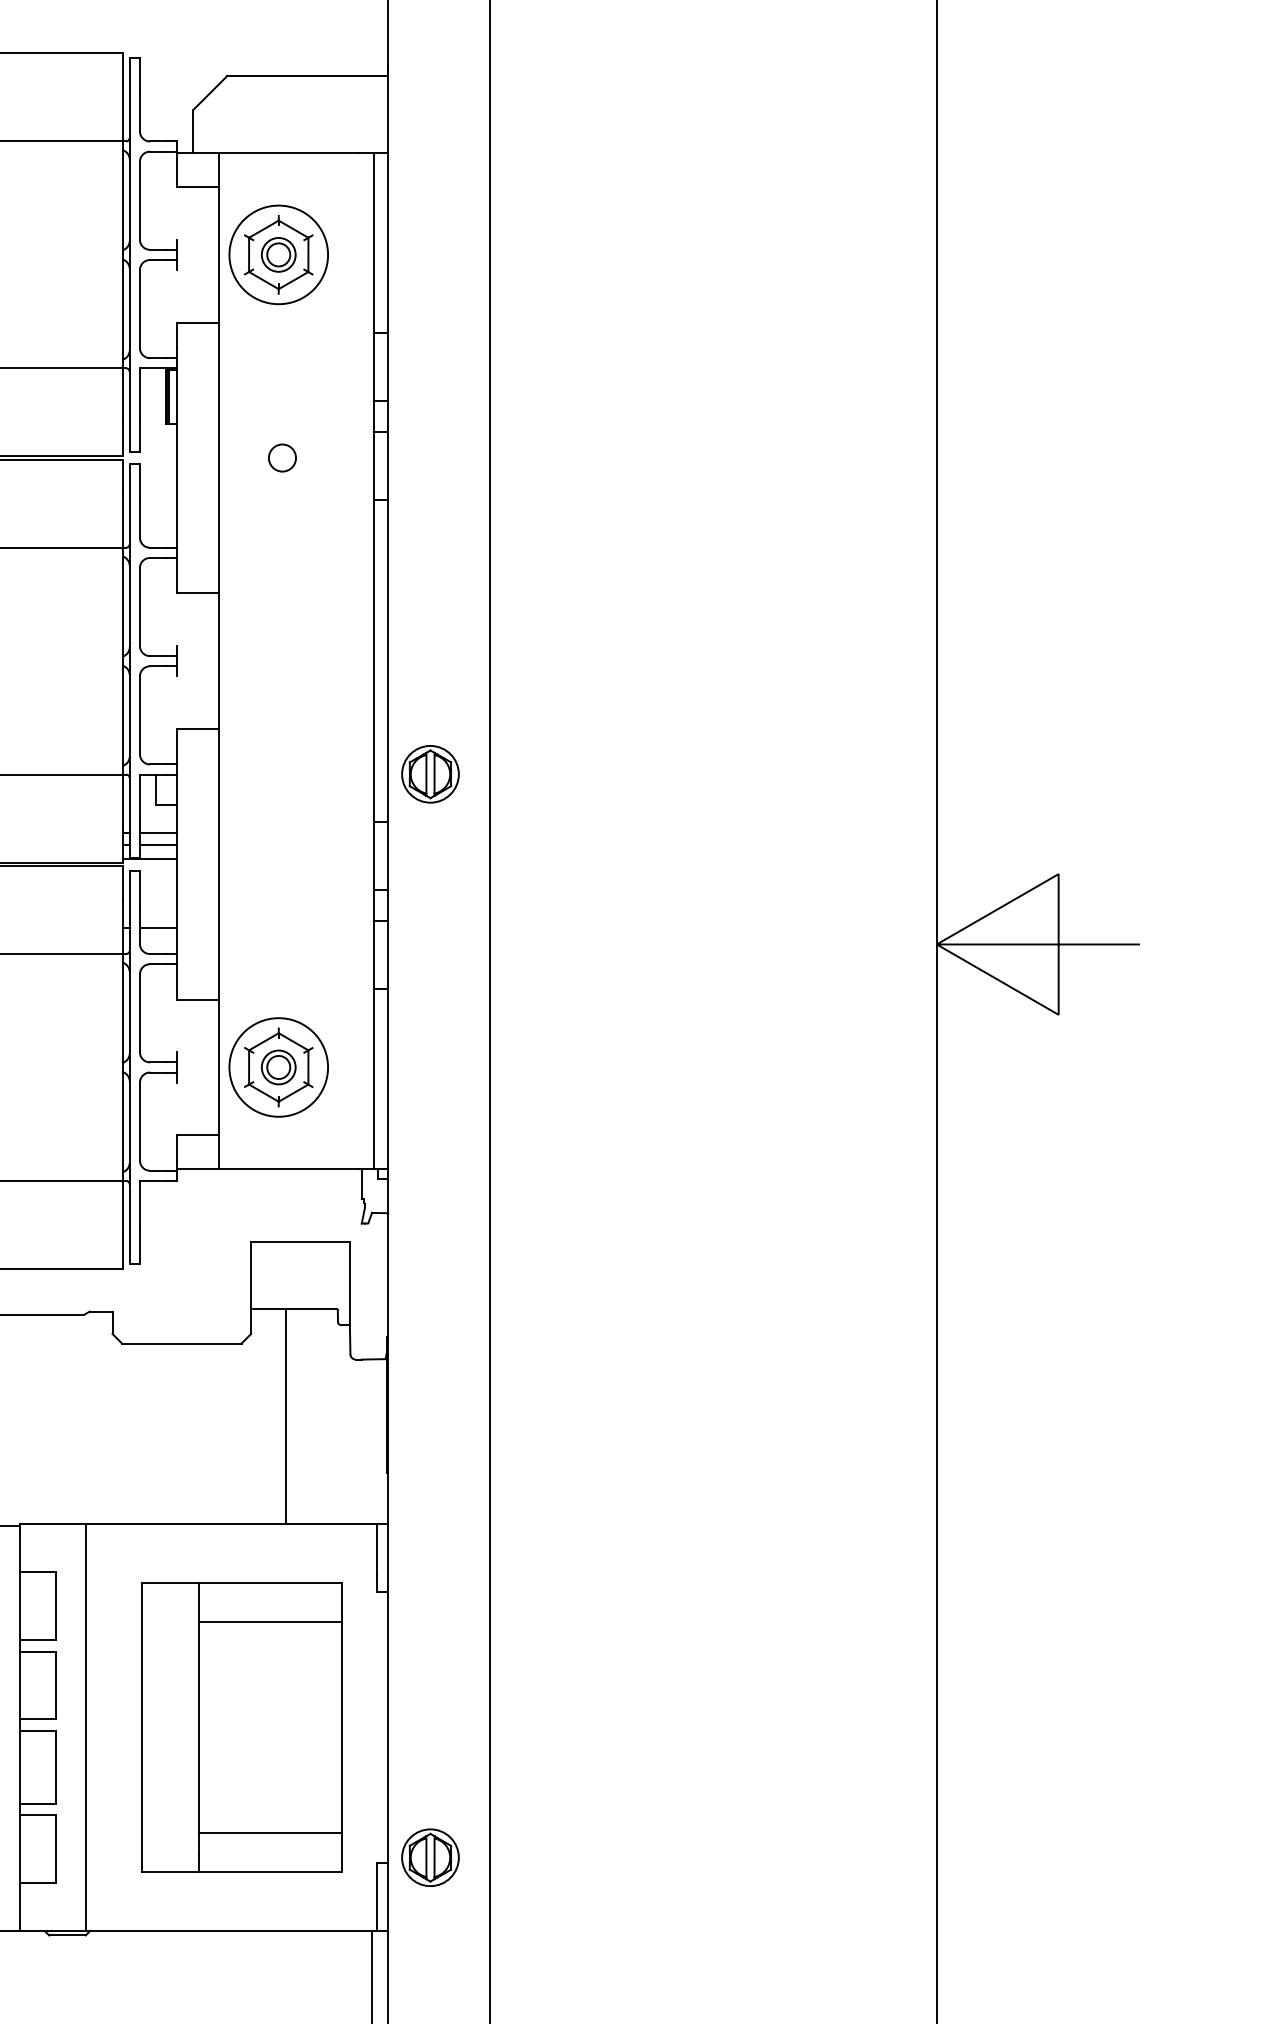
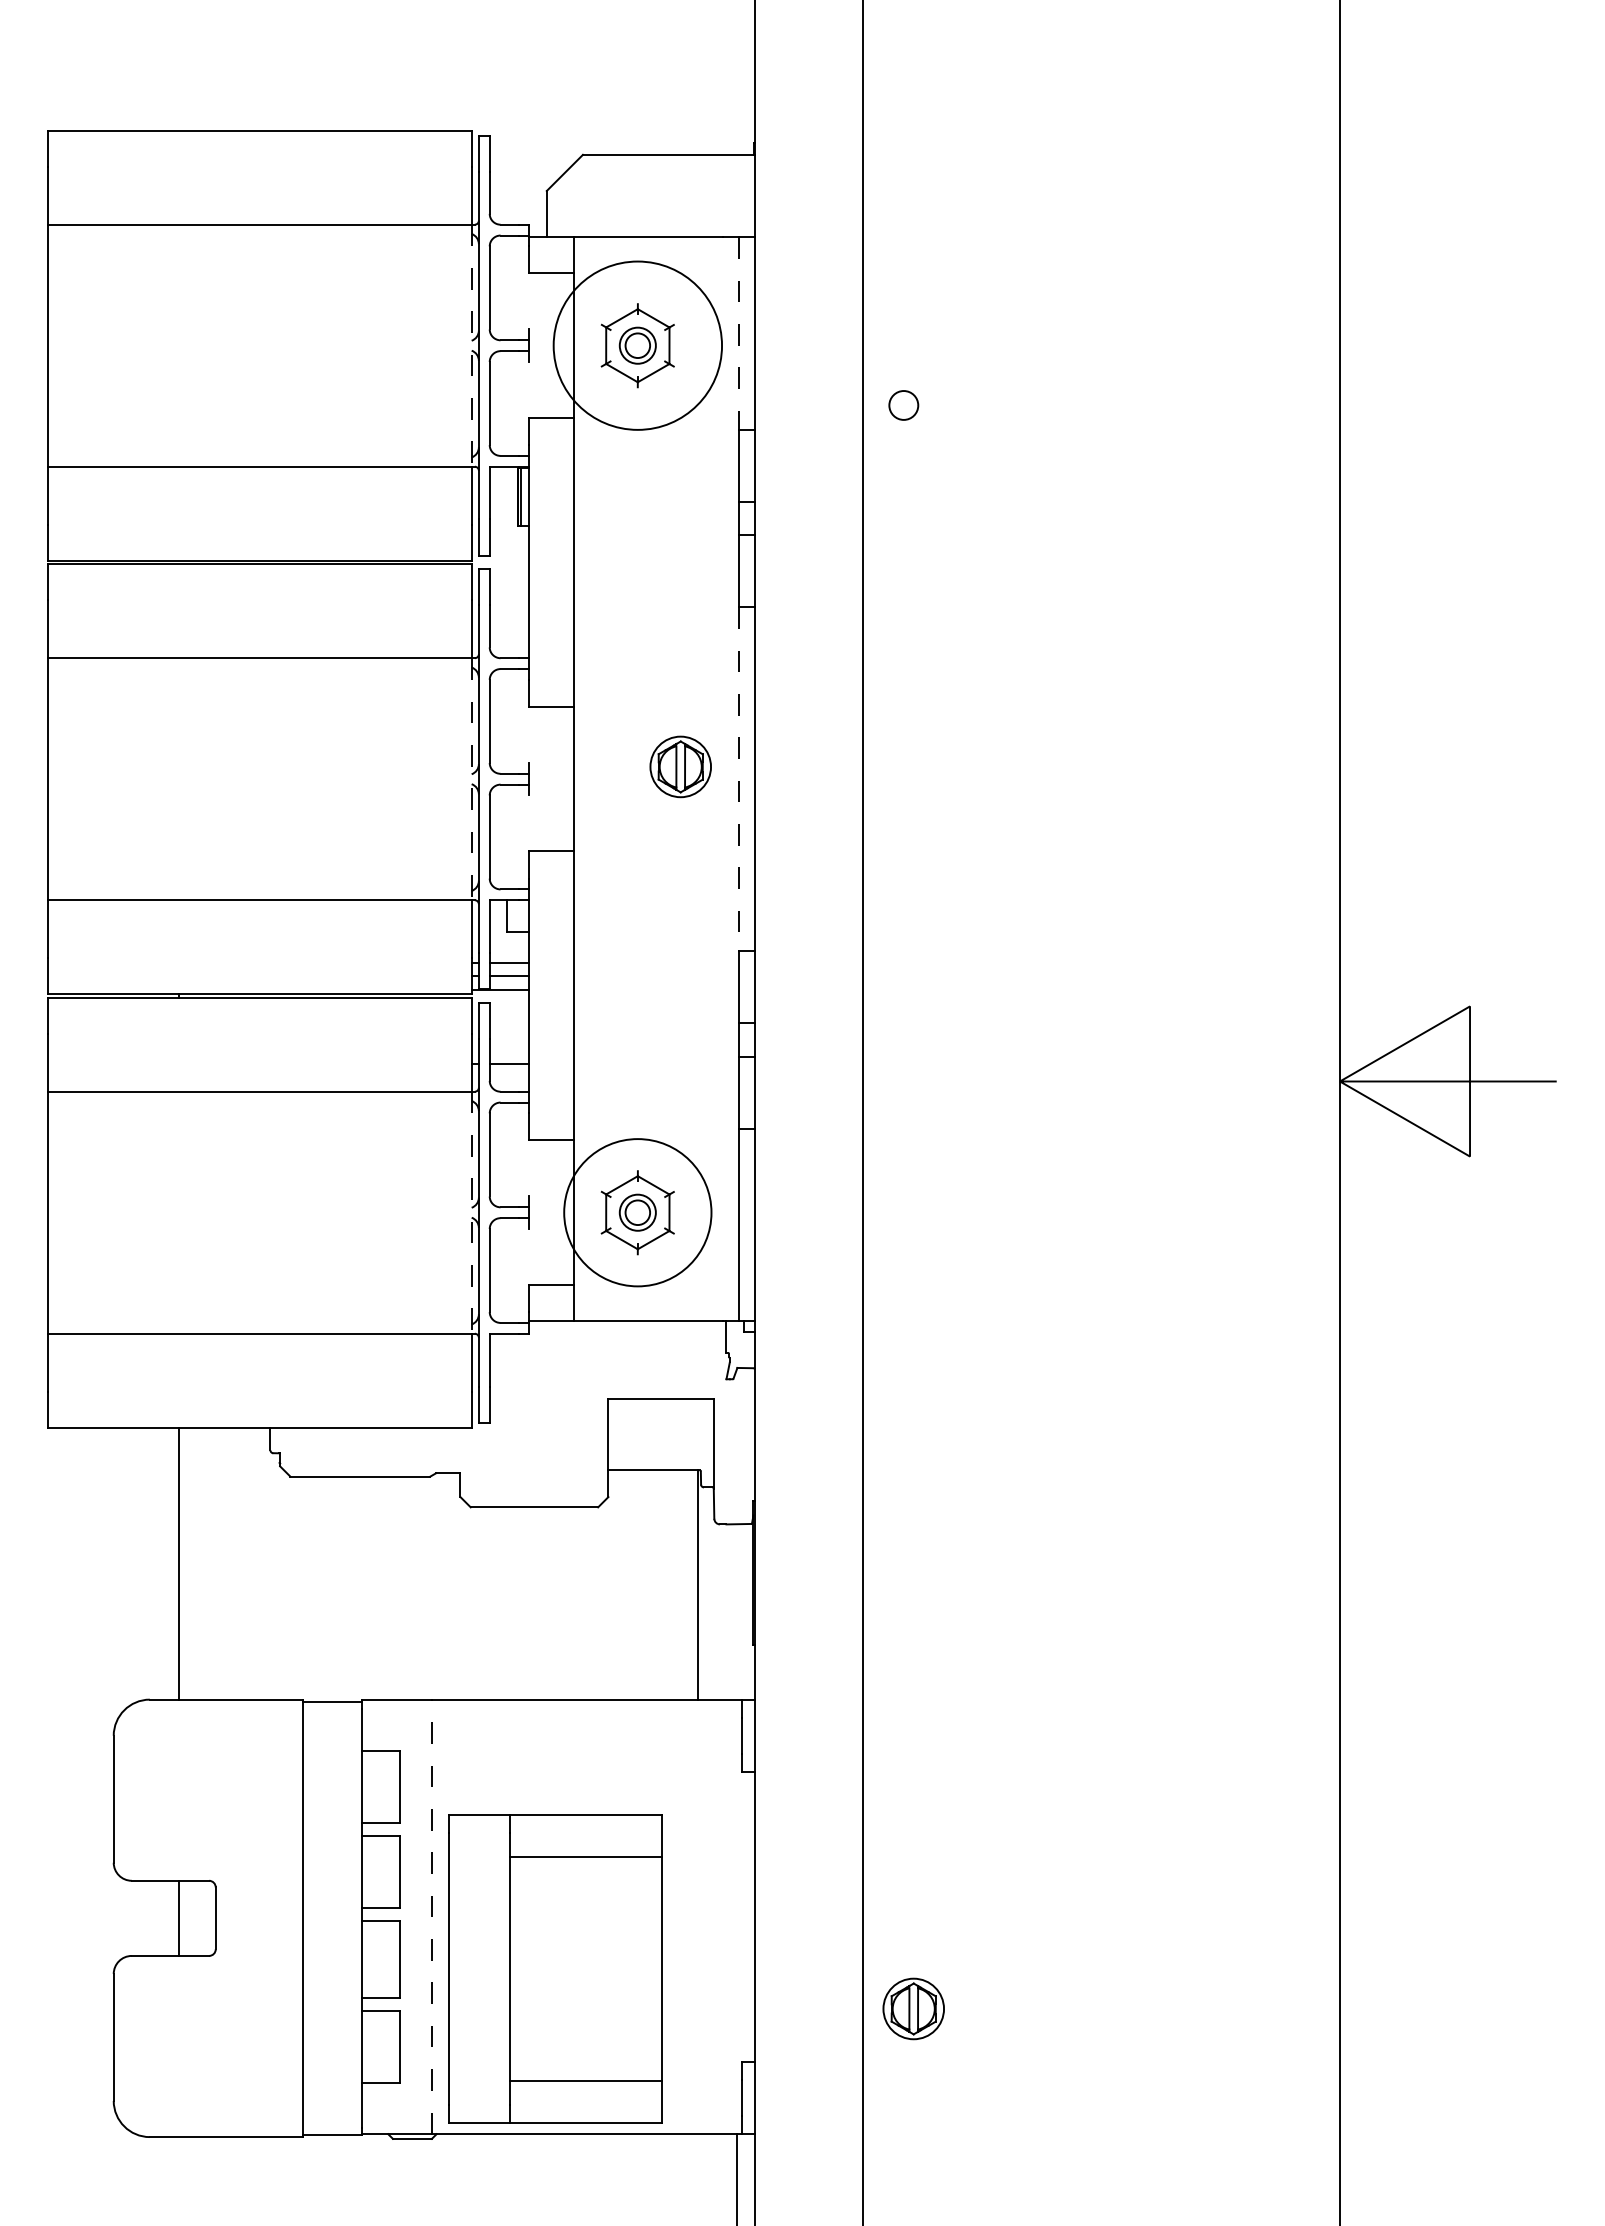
line: (374, 243) -> (739, 333), solid -> dashed
circle: (278, 254) -> (637, 345), size x1.6
line: (122, 255) -> (471, 346), solid -> dashed
circle: (282, 458) -> (903, 405), moved
line: (122, 661) -> (471, 779), solid -> dashed
line: (374, 661) -> (739, 779), solid -> dashed
part: (430, 773) -> (680, 766), moved
circle: (278, 1067) -> (637, 1212), size x1.4
line: (122, 1068) -> (471, 1213), solid -> dashed
line: (285, 1415) -> (697, 1584), moved
line: (86, 1727) -> (432, 1916), solid -> dashed
part: (241, 1727) -> (555, 1968), moved
part: (430, 1857) -> (913, 2008), moved

